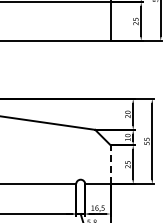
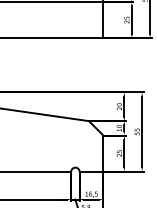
line: (110, 164) -> (103, 153), dashed -> solid

